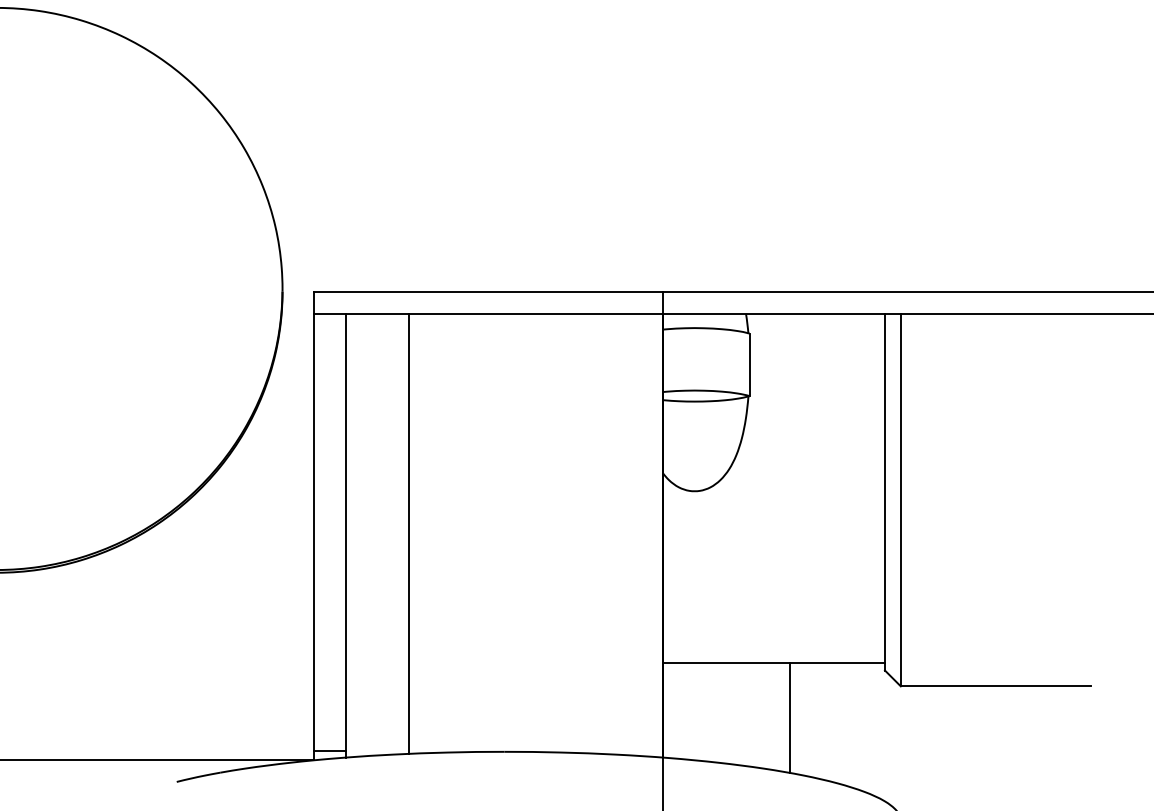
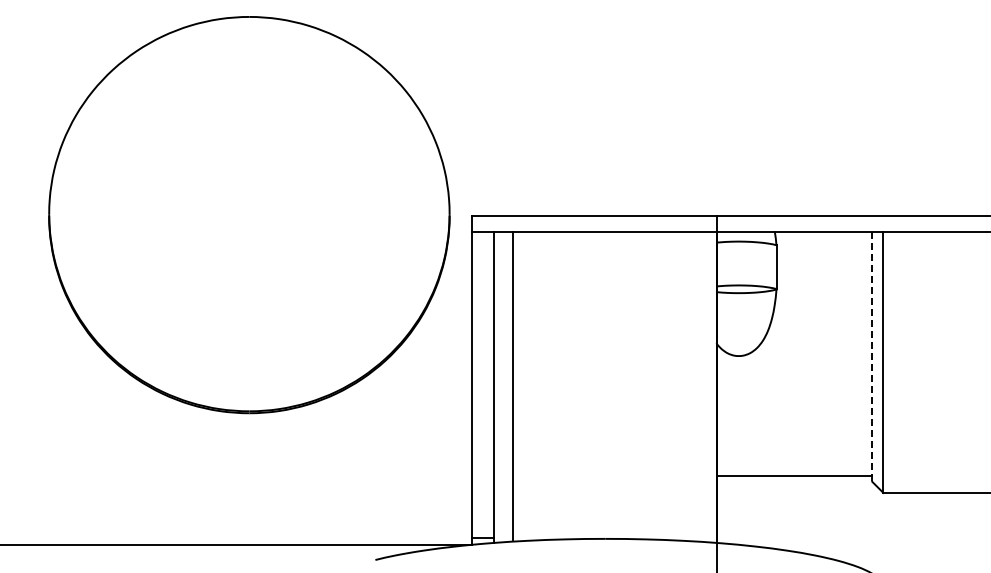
line: (885, 493) -> (872, 357), solid -> dashed
line: (409, 533) -> (512, 385), moved
line: (789, 717) -> (805, 514), removed

